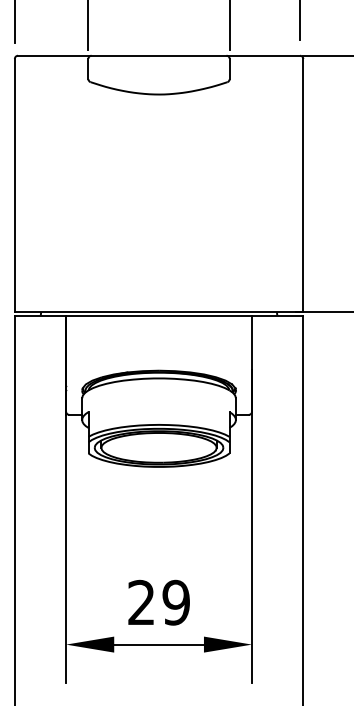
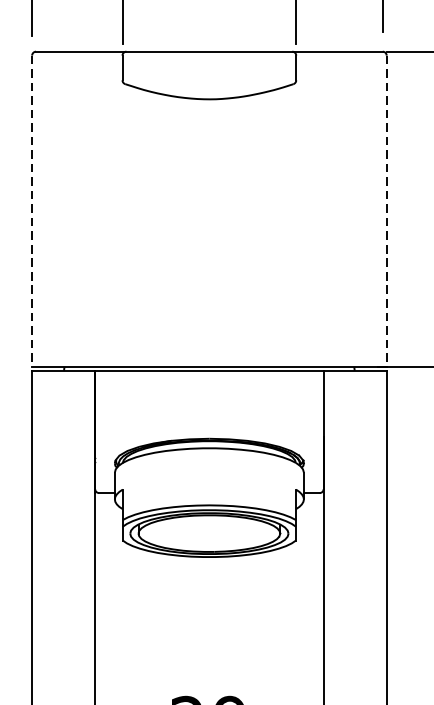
line: (14, 185) -> (31, 211), solid -> dashed
line: (303, 185) -> (386, 211), solid -> dashed

